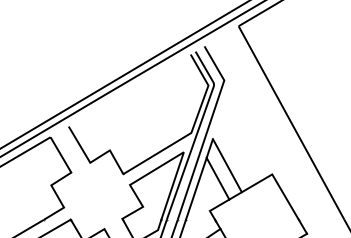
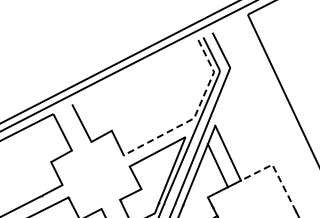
line: (192, 130) -> (195, 115), solid -> dashed
line: (276, 181) -> (276, 172), solid -> dashed

